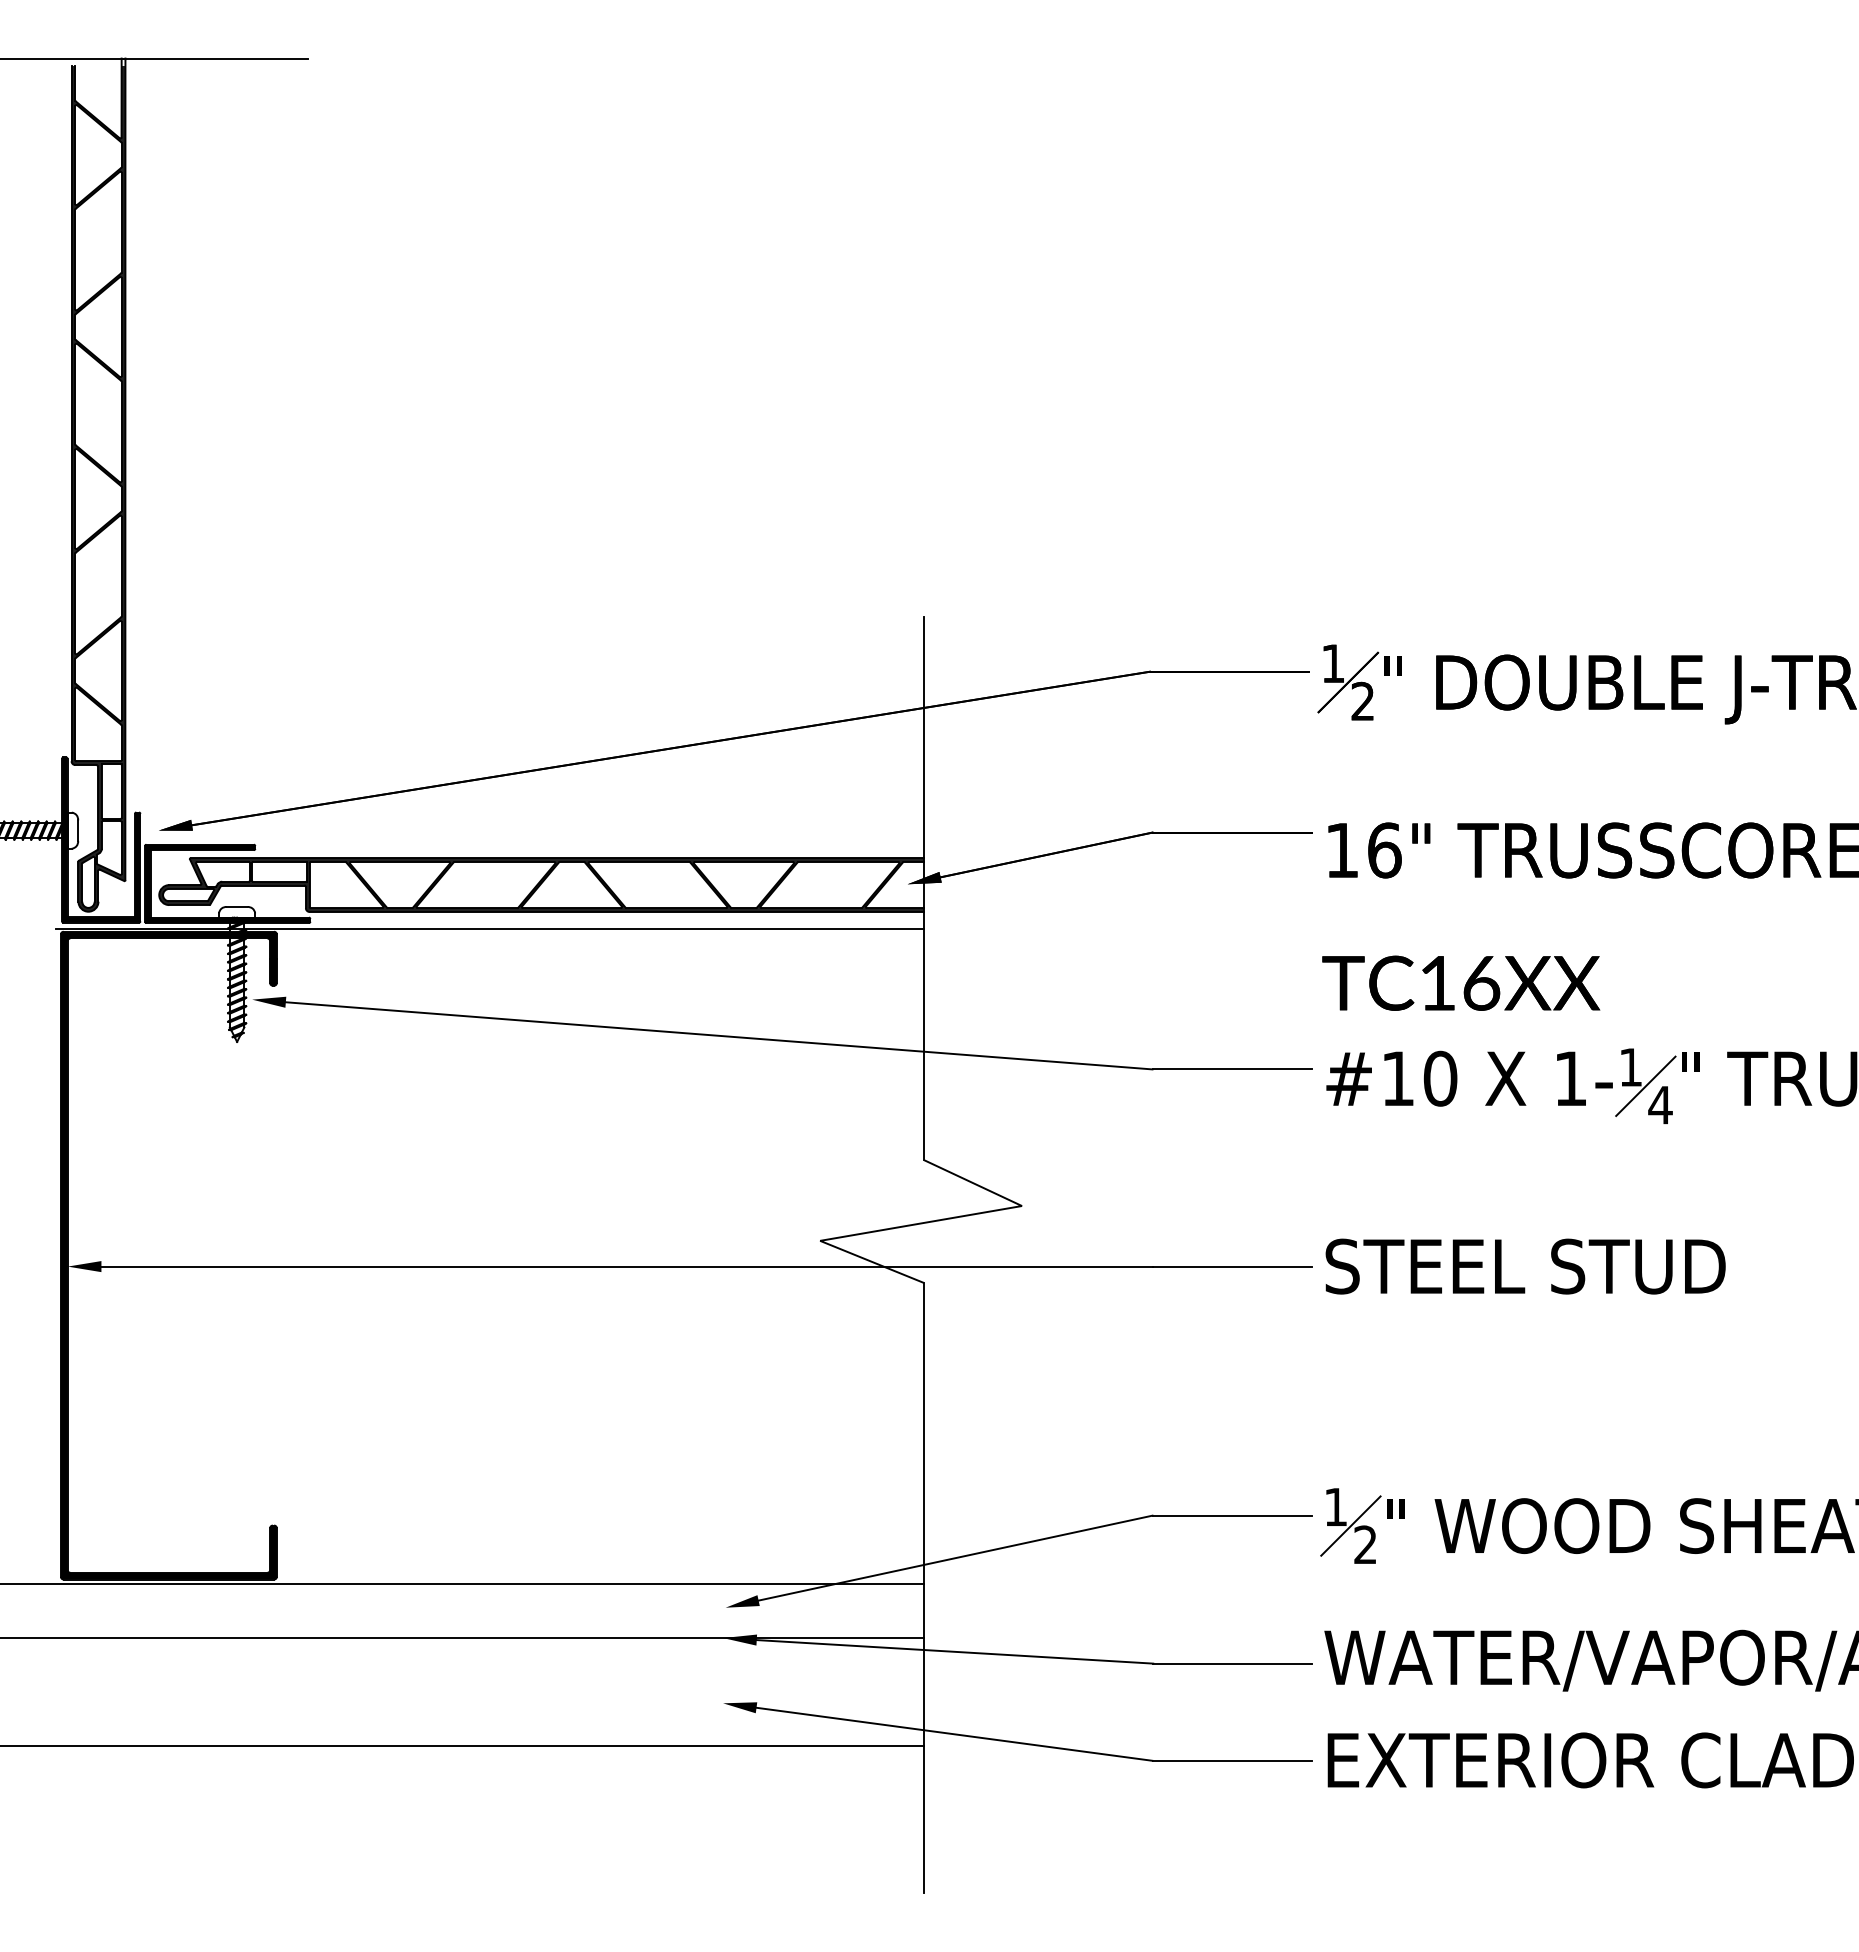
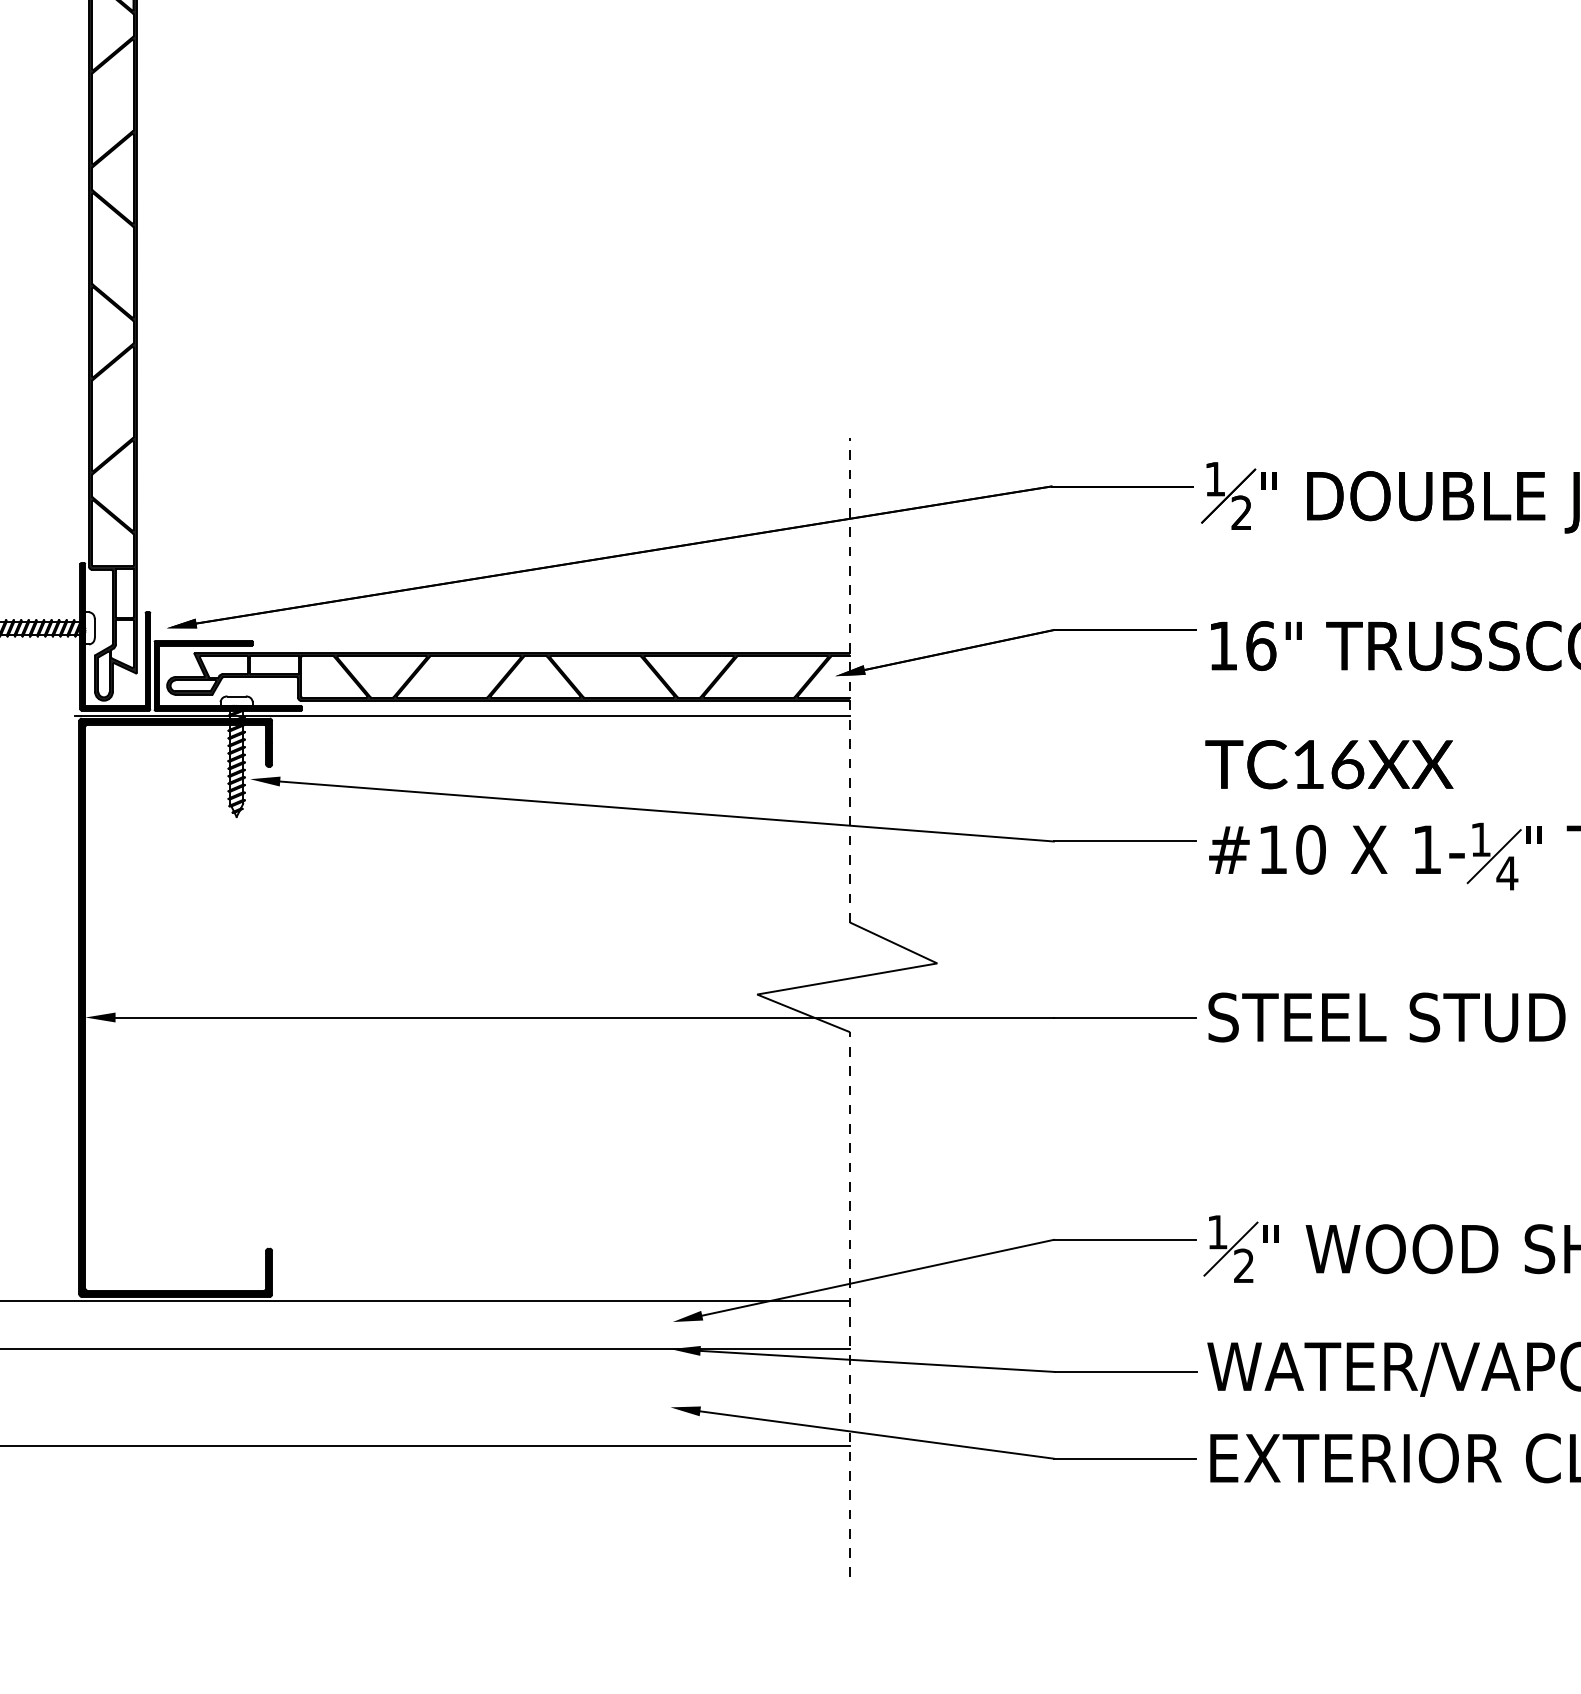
line: (924, 888) -> (850, 679), solid -> dashed
line: (924, 1587) -> (850, 1303), solid -> dashed

